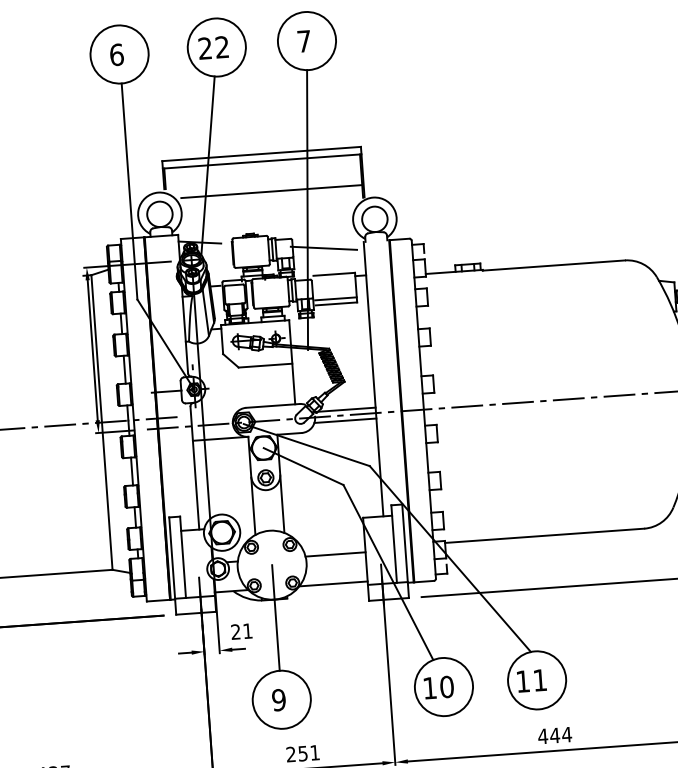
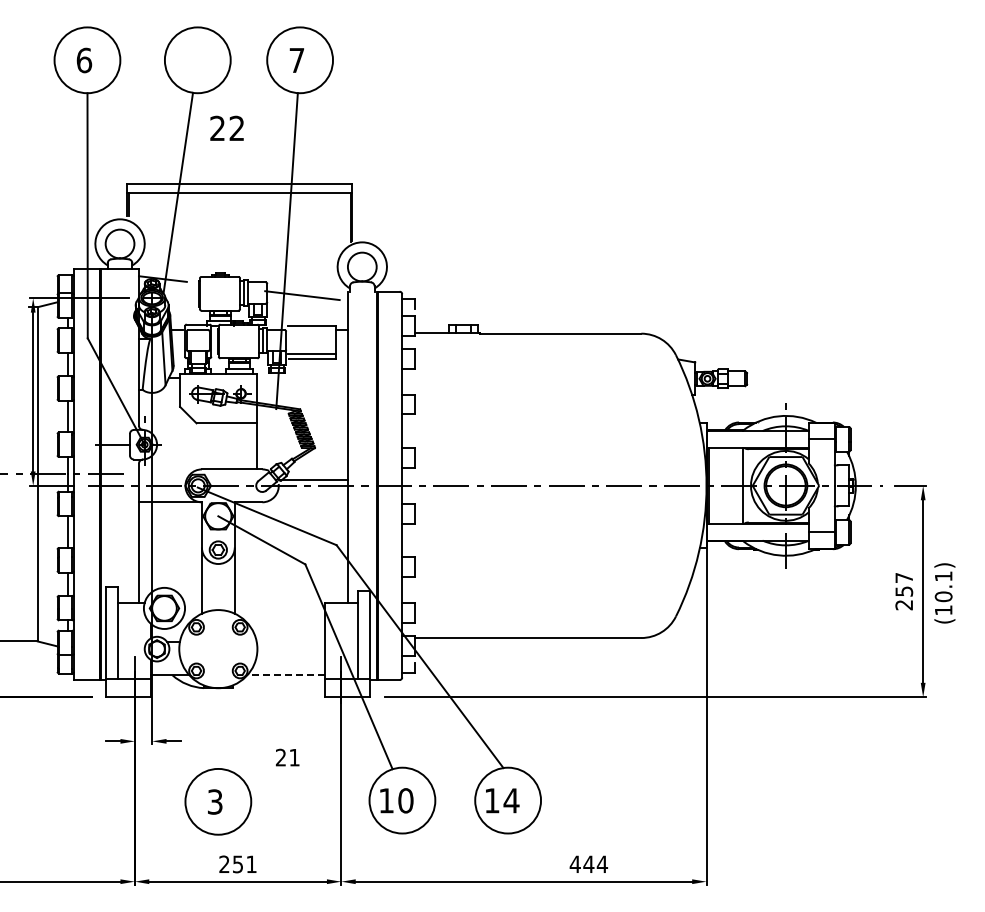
text: (212, 47) -> (226, 127), moved
line: (271, 191) -> (247, 227), removed
line: (345, 421) -> (312, 492), removed
line: (335, 554) -> (290, 642), removed
line: (333, 584) -> (286, 675), solid -> dashed
line: (276, 617) -> (218, 708), removed
text: (241, 631) -> (287, 757), moved
text: (540, 680) -> (511, 800), 11 -> 14
text: (278, 699) -> (214, 801), 9 -> 3
text: (554, 734) -> (588, 863), moved

